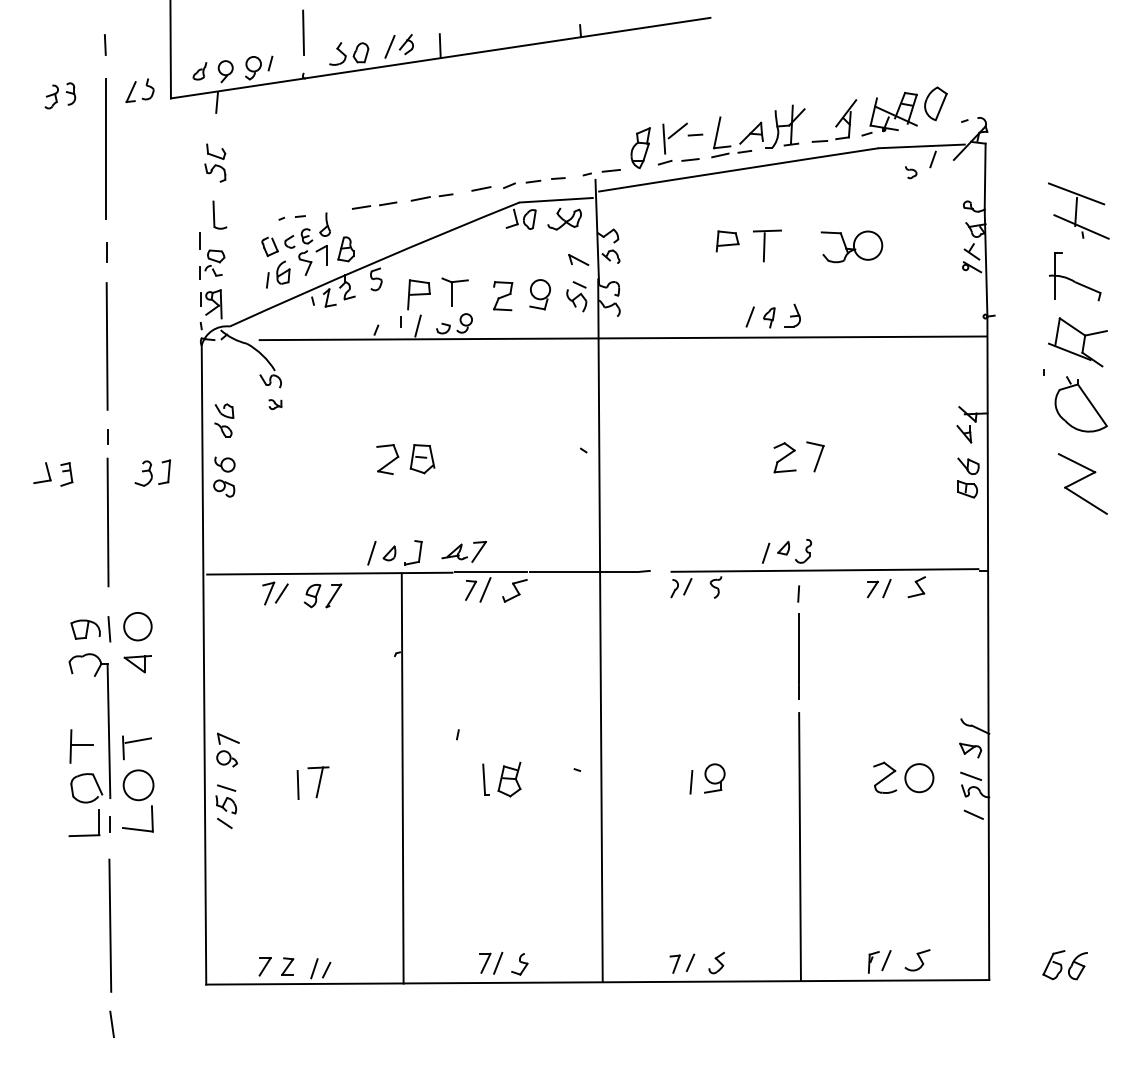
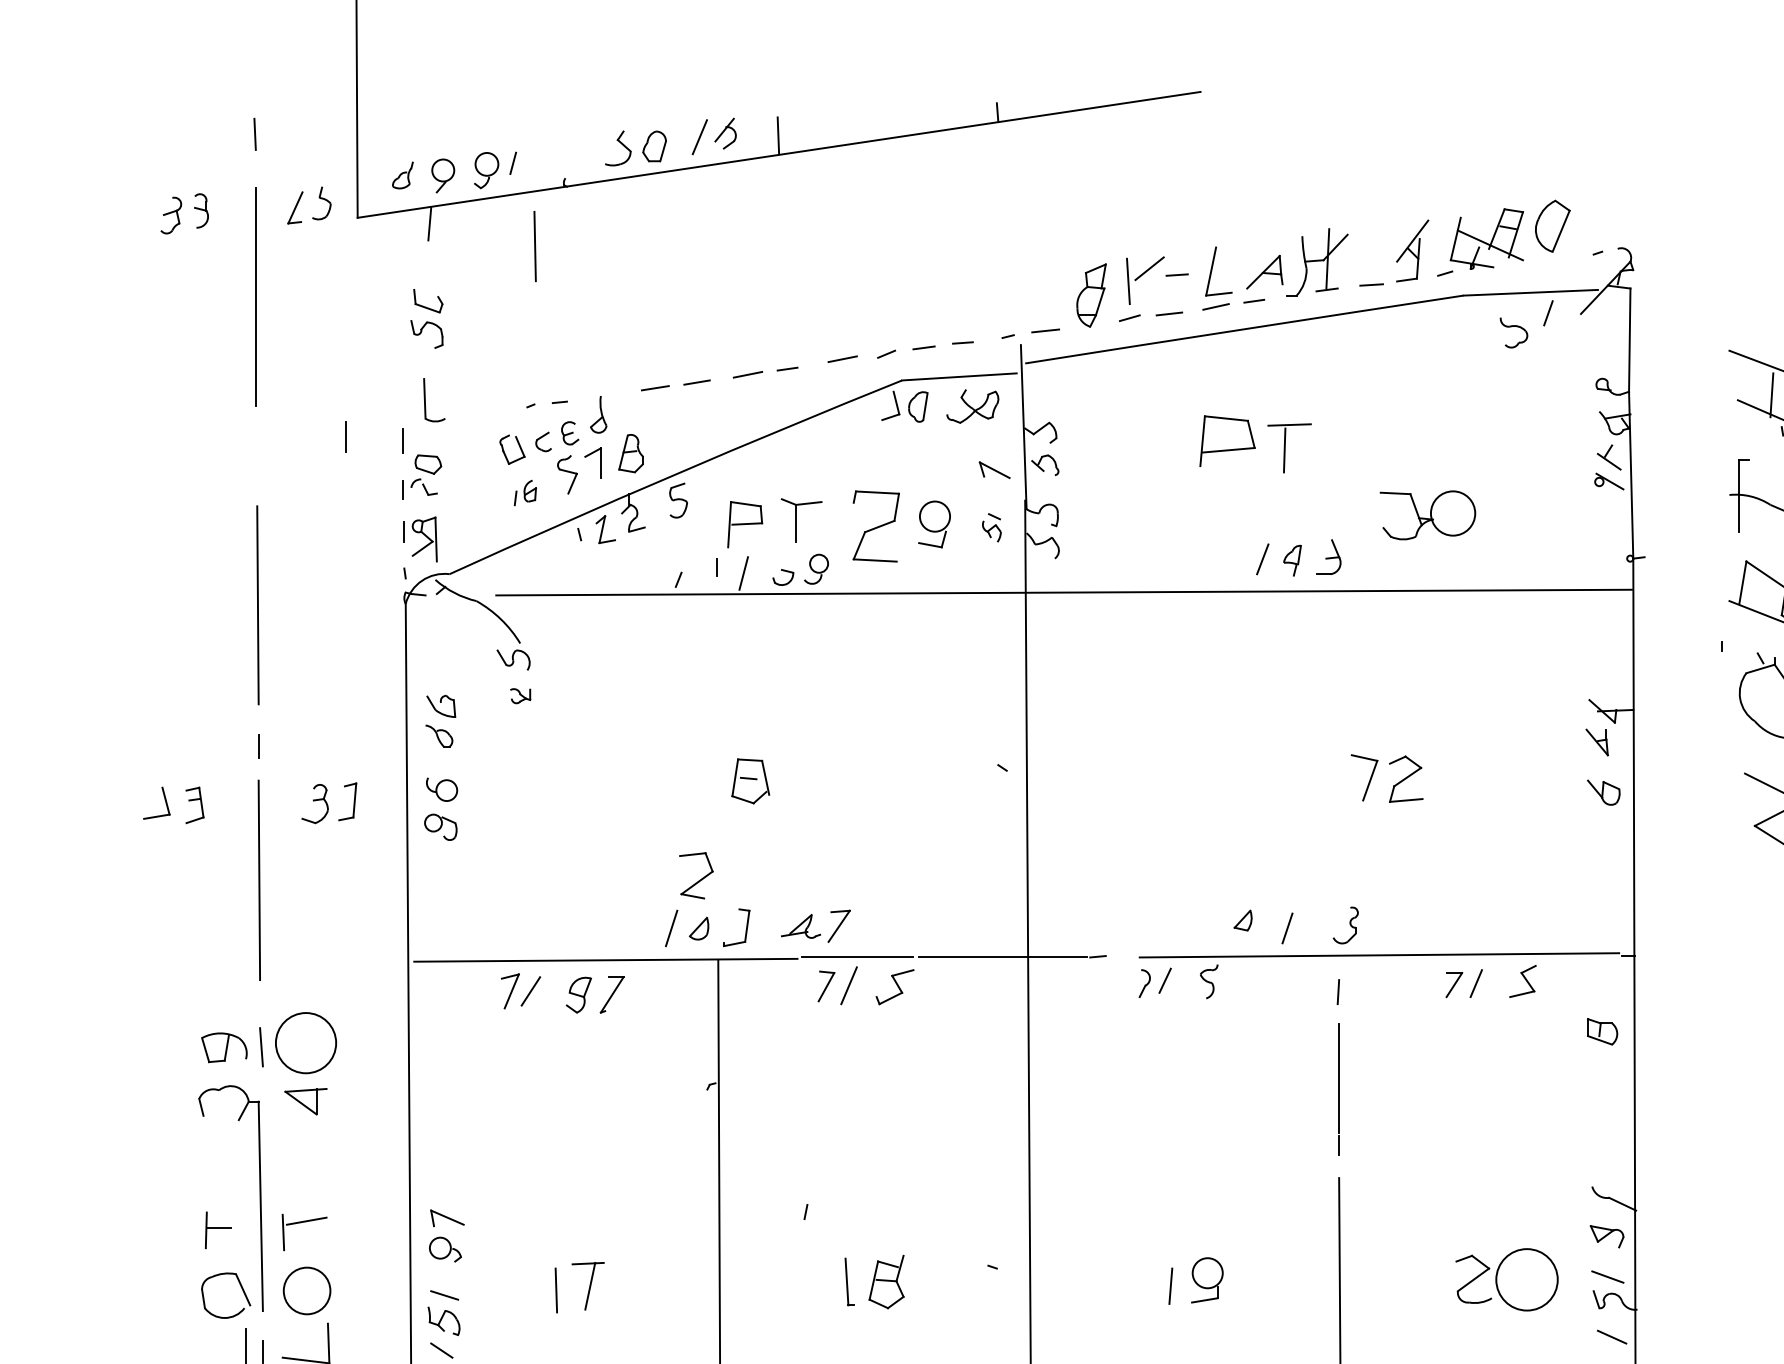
line: (303, 32) -> (535, 246), moved
part: (911, 172) -> (1514, 333), size x1.6
part: (727, 241) -> (1227, 441), size x1.6
part: (851, 246) -> (1427, 514), moved
line: (106, 252) -> (346, 436), moved
part: (278, 274) -> (525, 492), size x0.6
part: (503, 296) -> (877, 527), size x1.6
part: (576, 296) -> (991, 527), size x0.6
part: (784, 457) -> (1405, 778), moved
part: (387, 459) -> (695, 875), moved
part: (967, 489) -> (1602, 1031), moved
part: (783, 547) -> (1242, 919), moved
circle: (137, 626) -> (305, 1042), size x1.4
part: (81, 746) -> (217, 1230), size x0.7
circle: (919, 778) -> (1527, 1280), size x1.4

